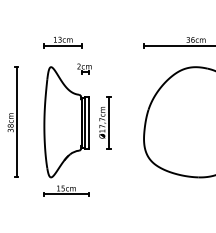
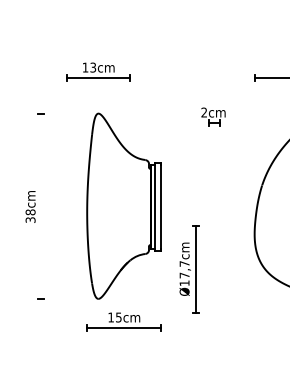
part: (62, 42) -> (97, 72), moved
part: (84, 68) -> (213, 115), moved
line: (16, 122) -> (40, 206), removed
part: (105, 122) -> (189, 268), moved

